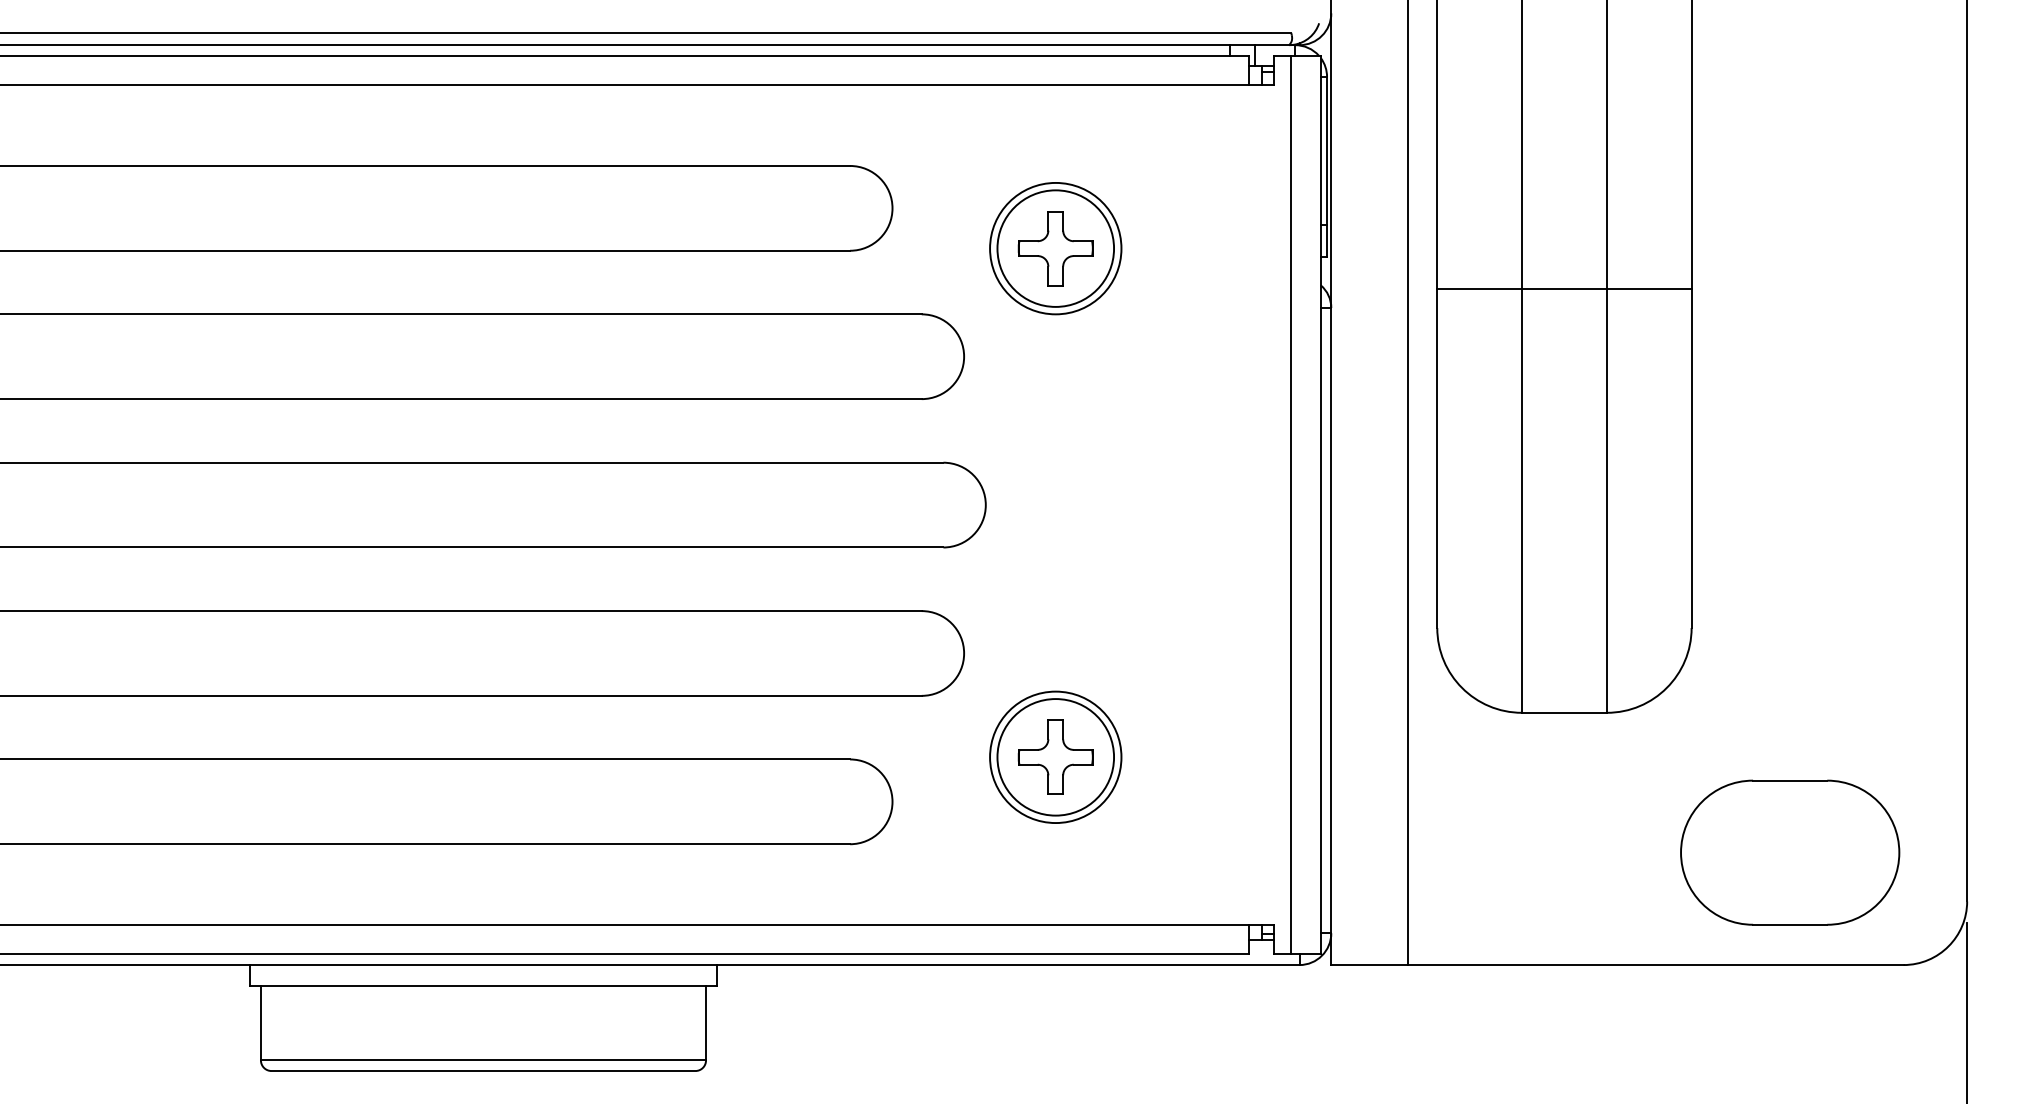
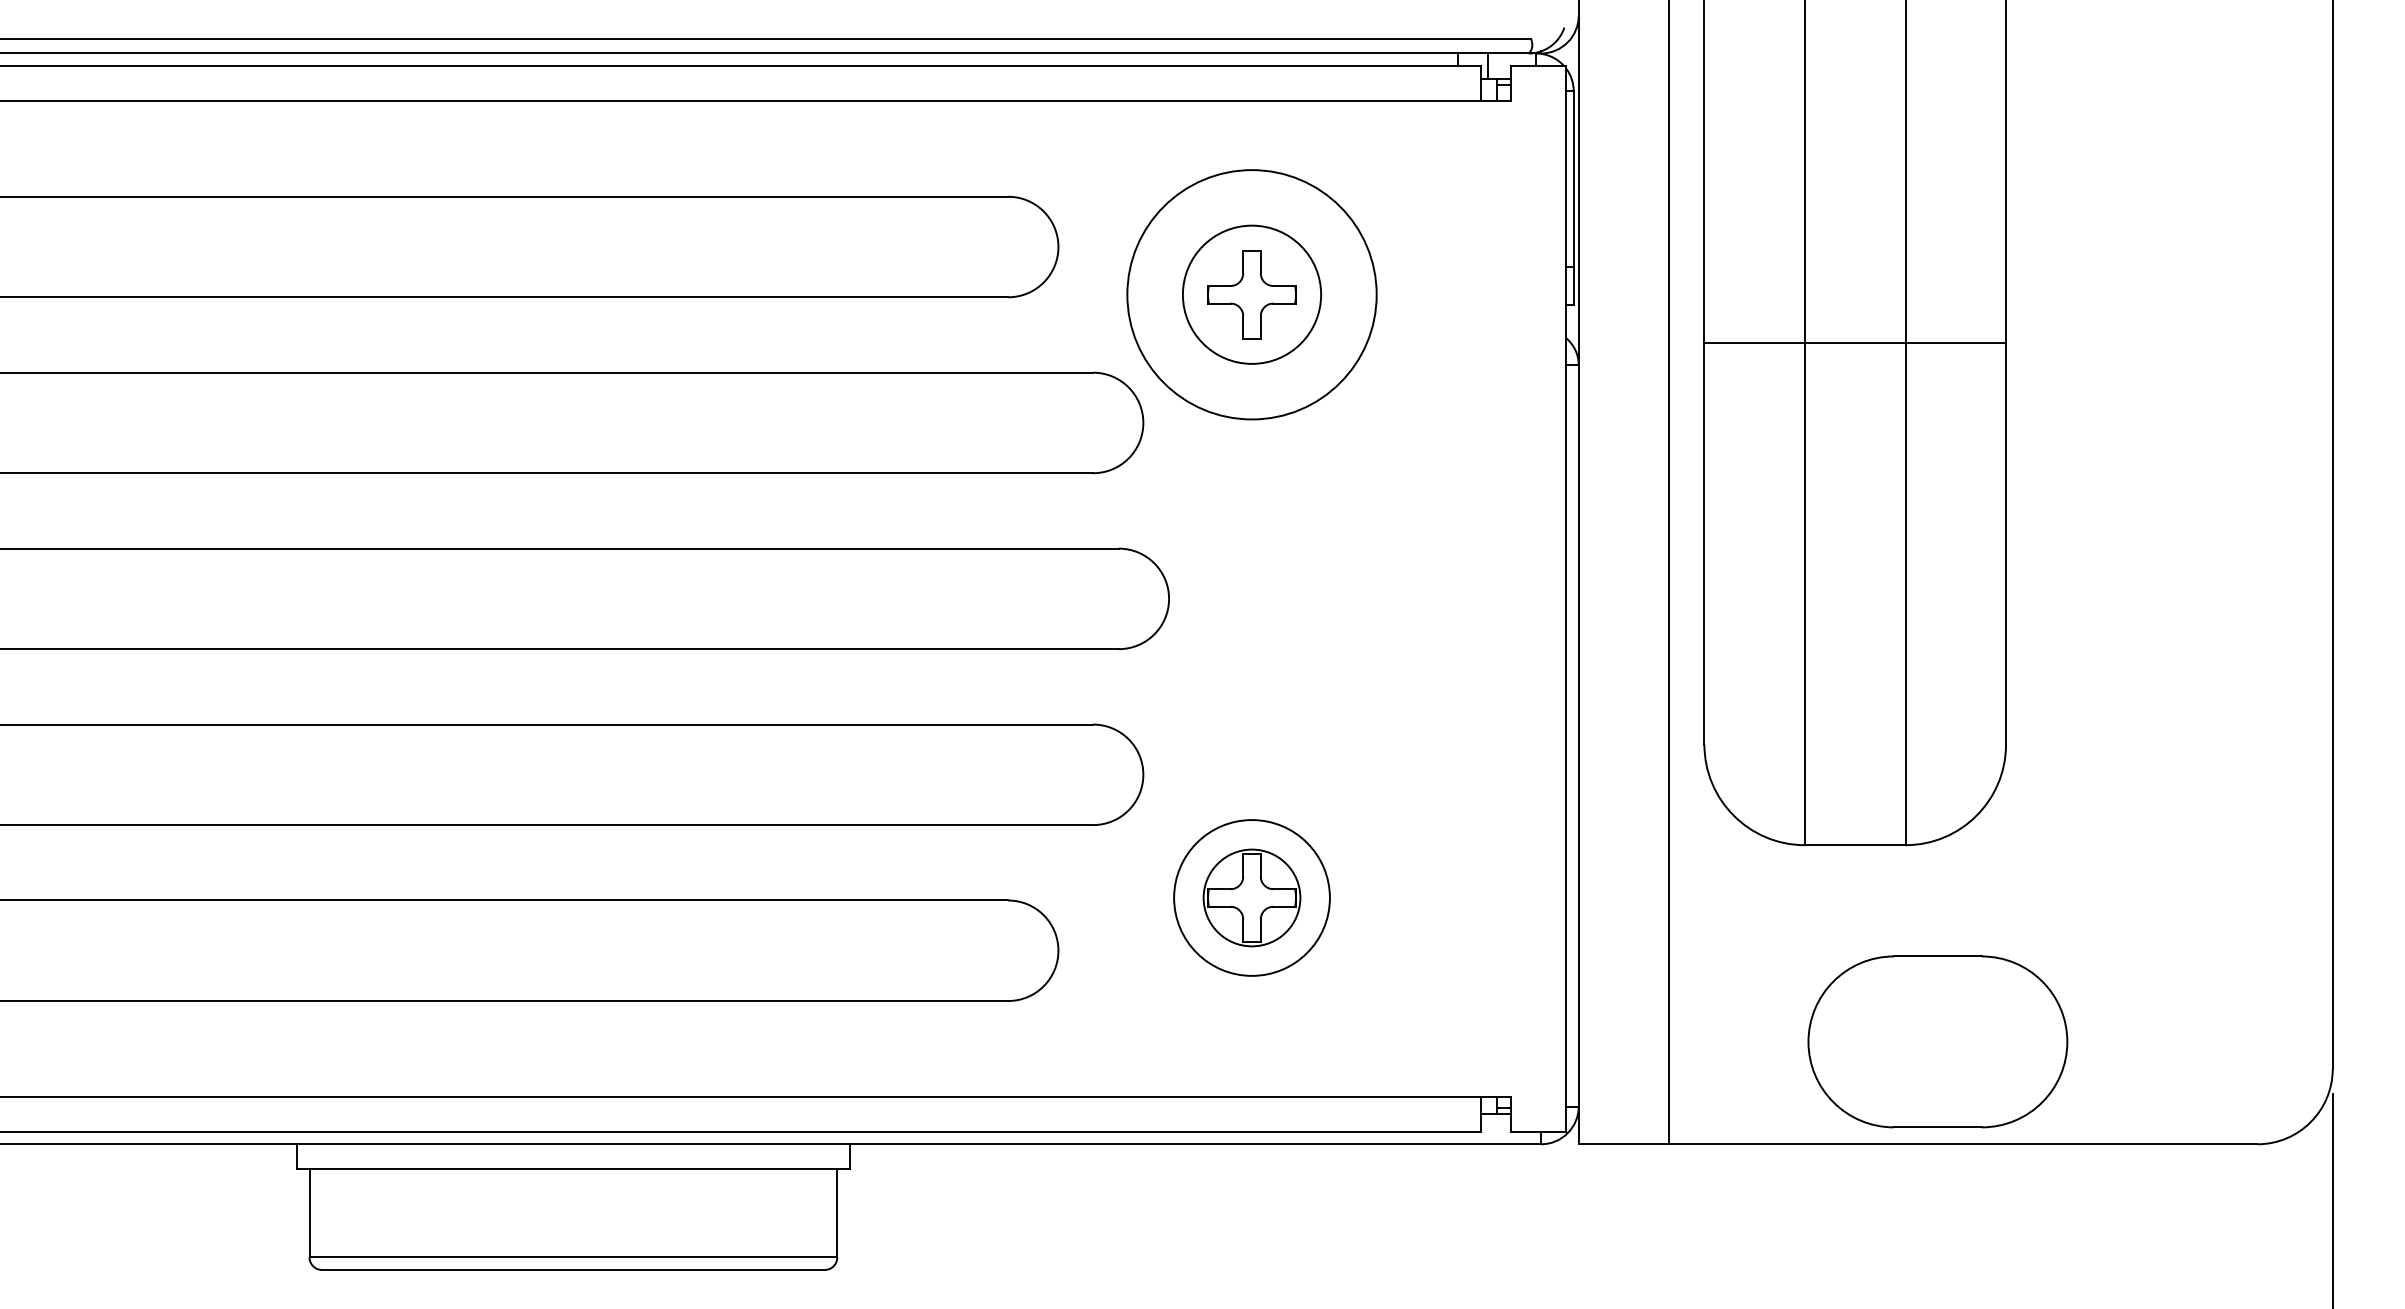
circle: (1055, 248) -> (1251, 294), size x1.6
line: (1291, 504) -> (1531, 598), removed
circle: (1055, 757) -> (1251, 898), size x0.7
part: (1790, 852) -> (1938, 1041), moved

